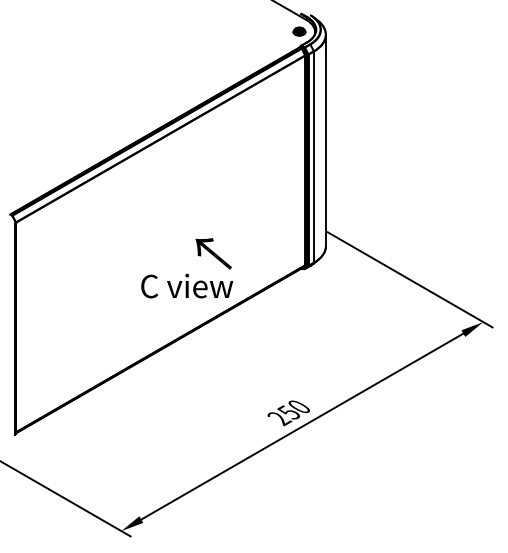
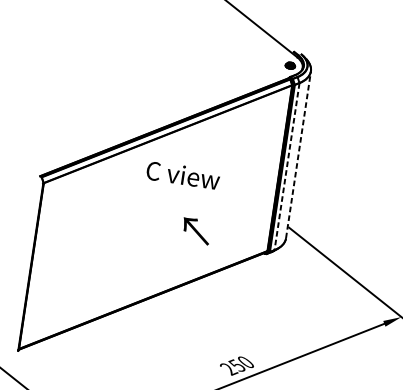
line: (325, 140) -> (298, 154), solid -> dashed
line: (313, 157) -> (286, 166), solid -> dashed
text: (187, 285) -> (183, 174), moved

